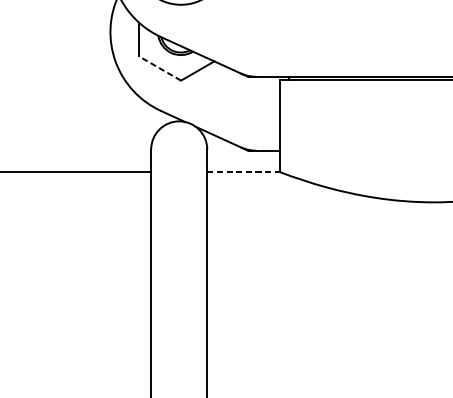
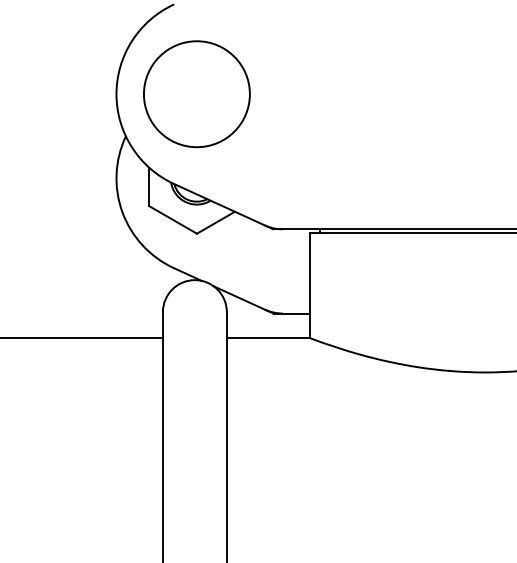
line: (160, 68) -> (173, 219), dashed -> solid
line: (243, 172) -> (268, 338), dashed -> solid

